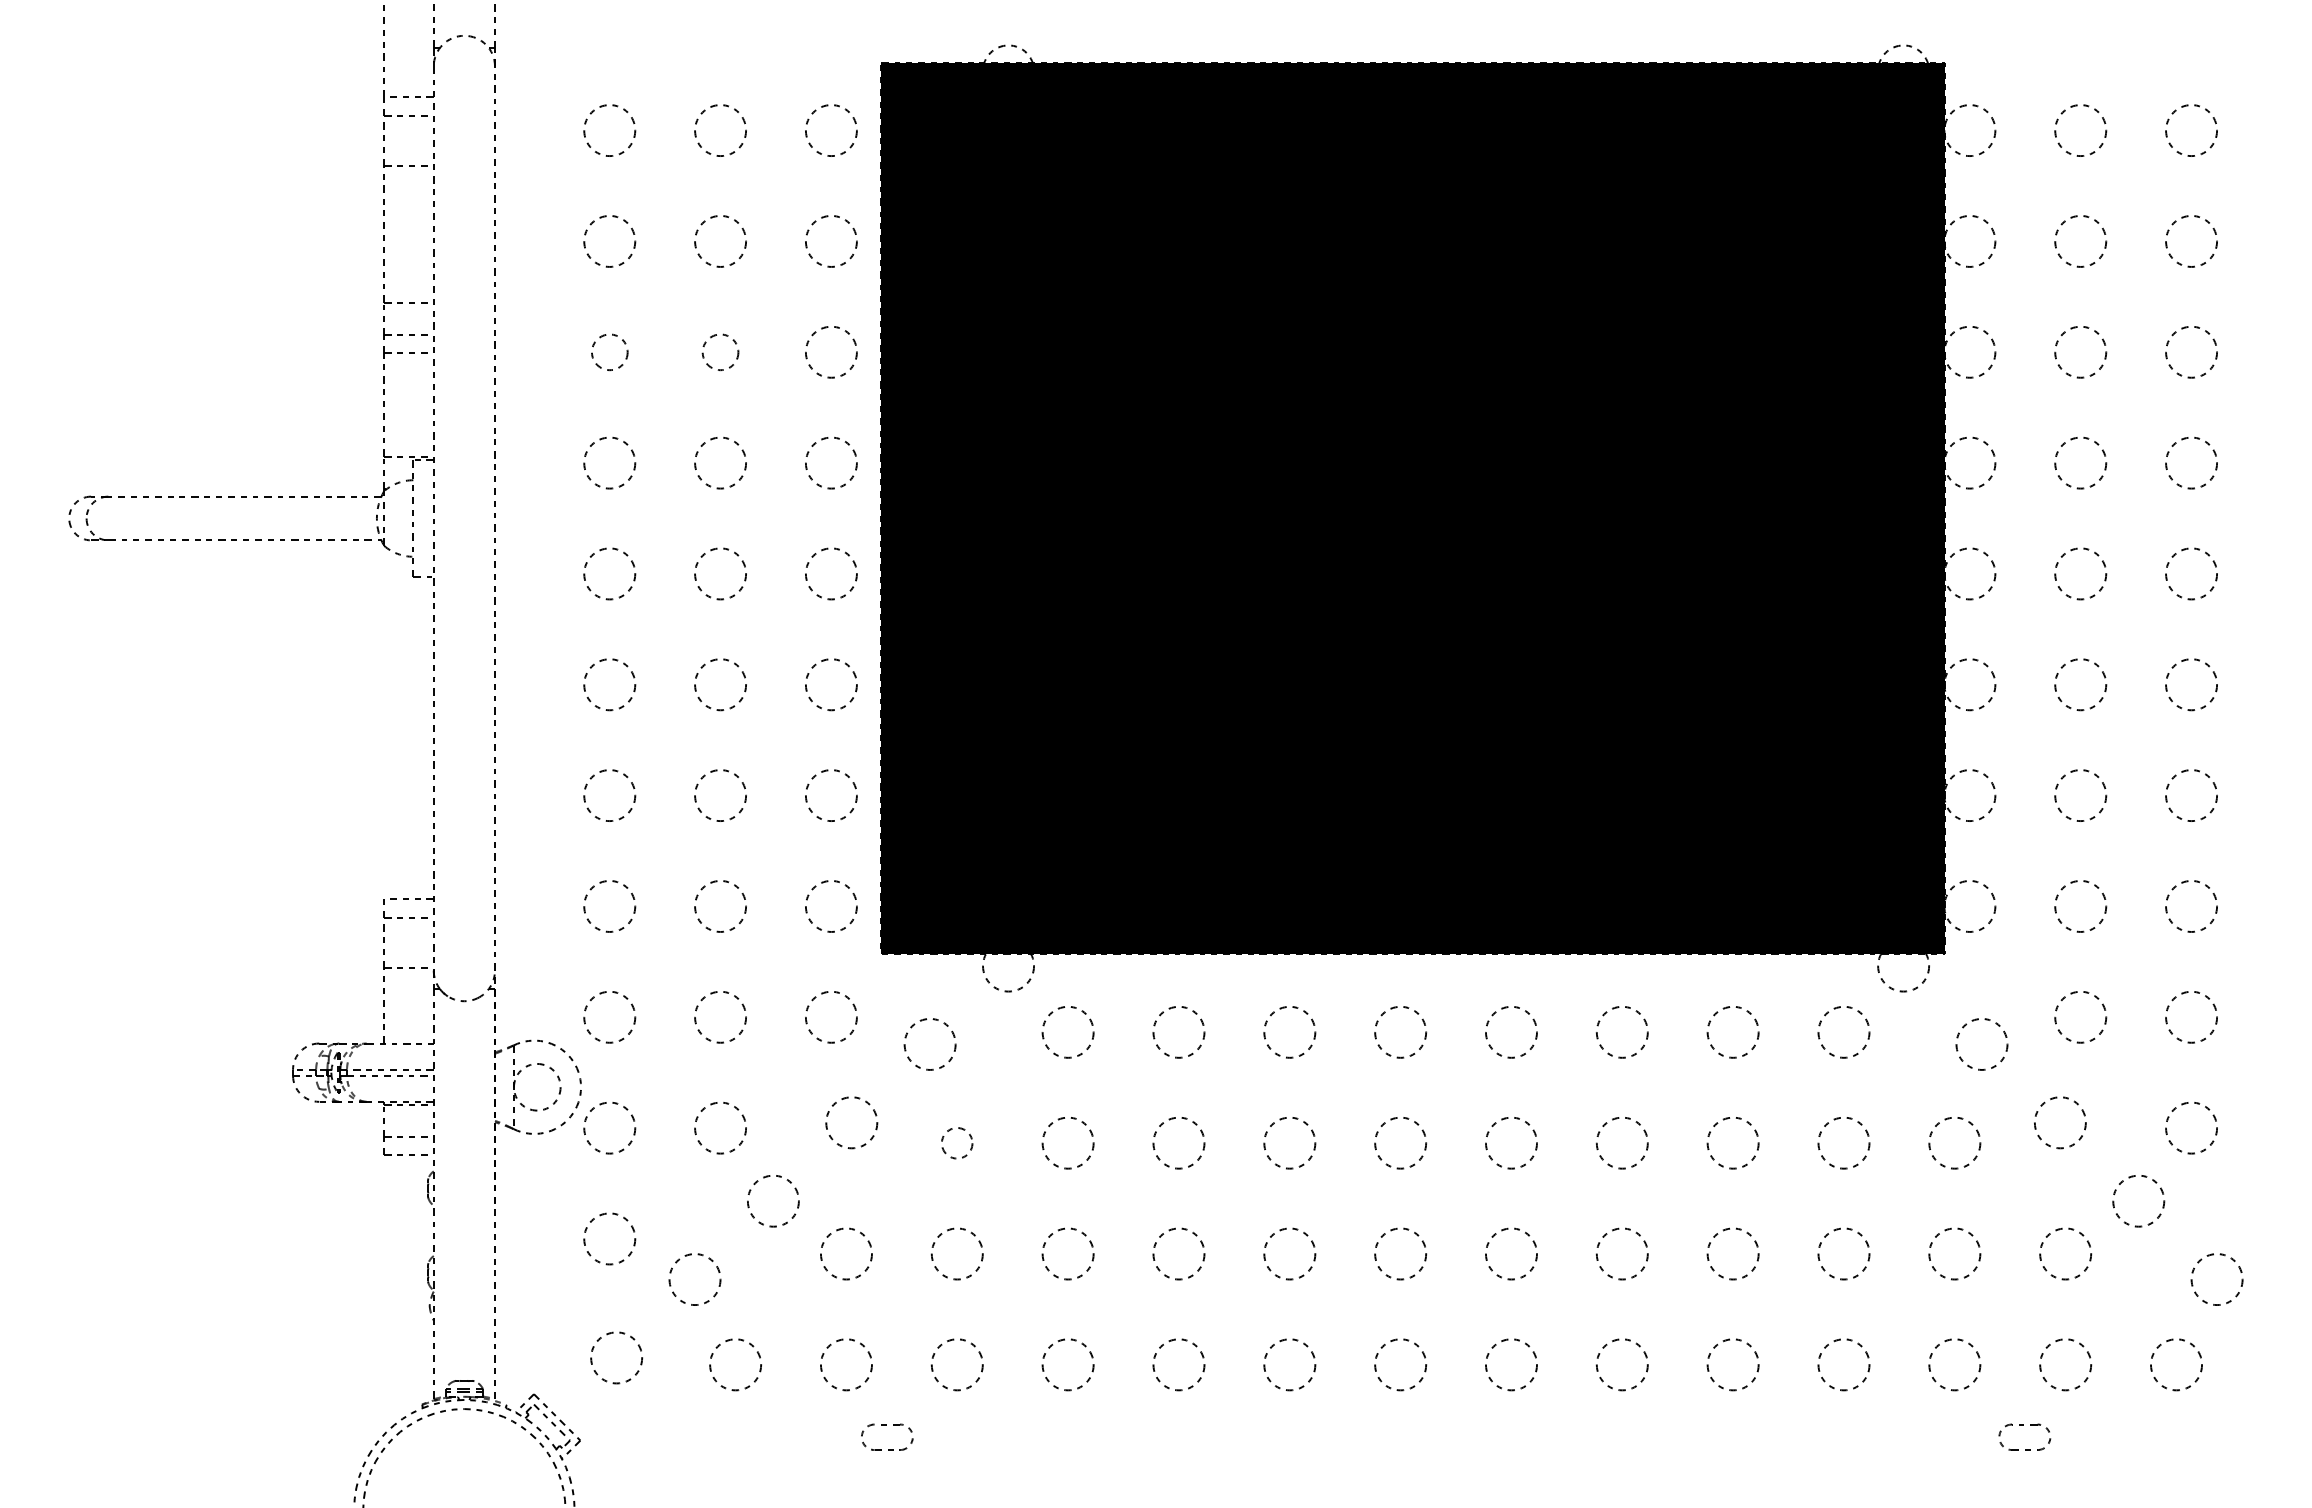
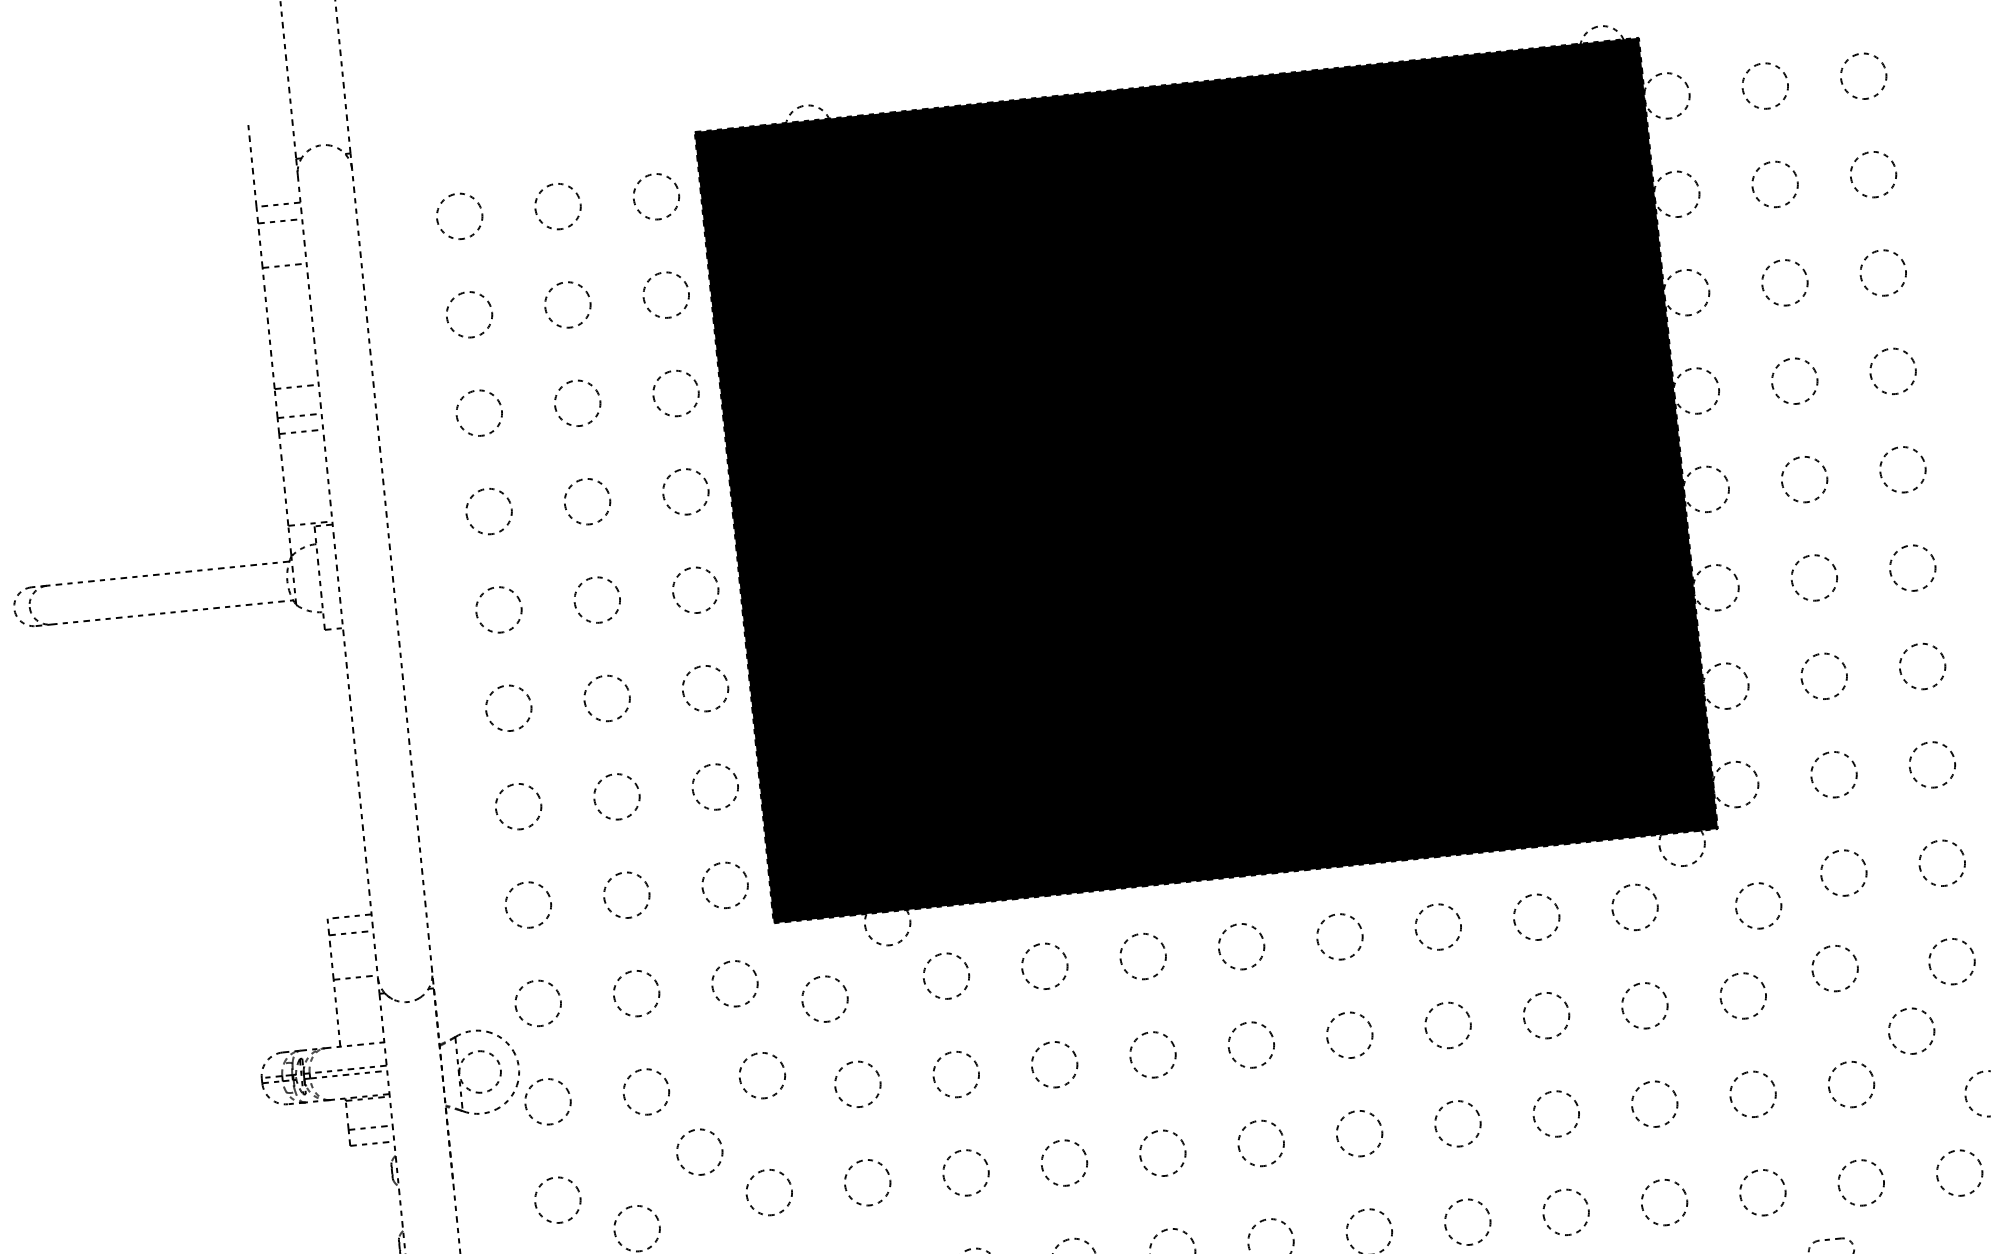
circle: (609, 352) -> (479, 413), size x1.43
circle: (720, 352) -> (577, 403), size x1.43
circle: (956, 1143) -> (857, 1084), size x1.67

